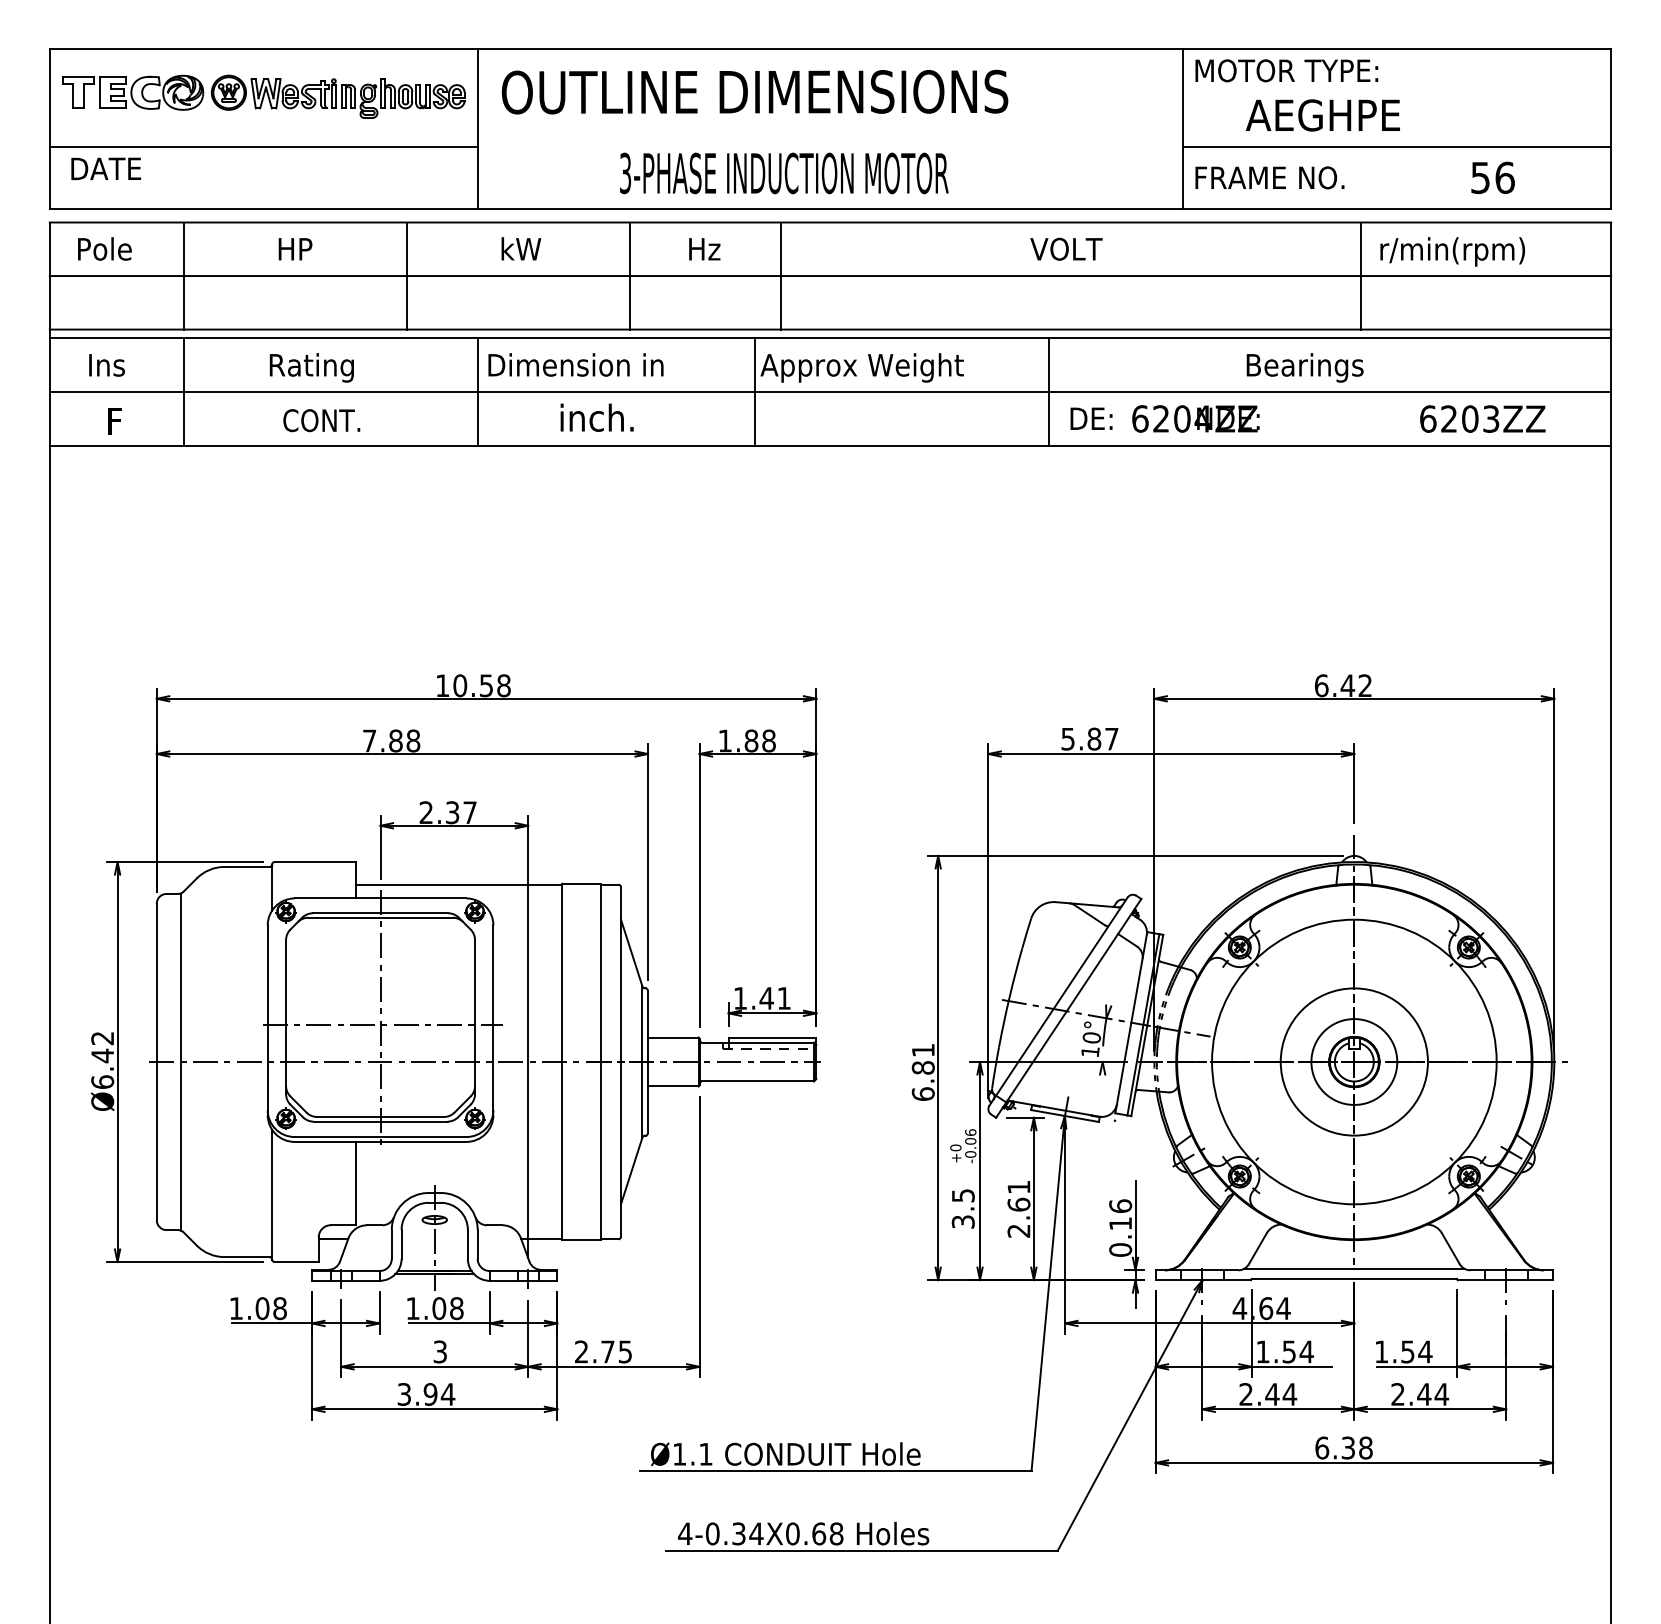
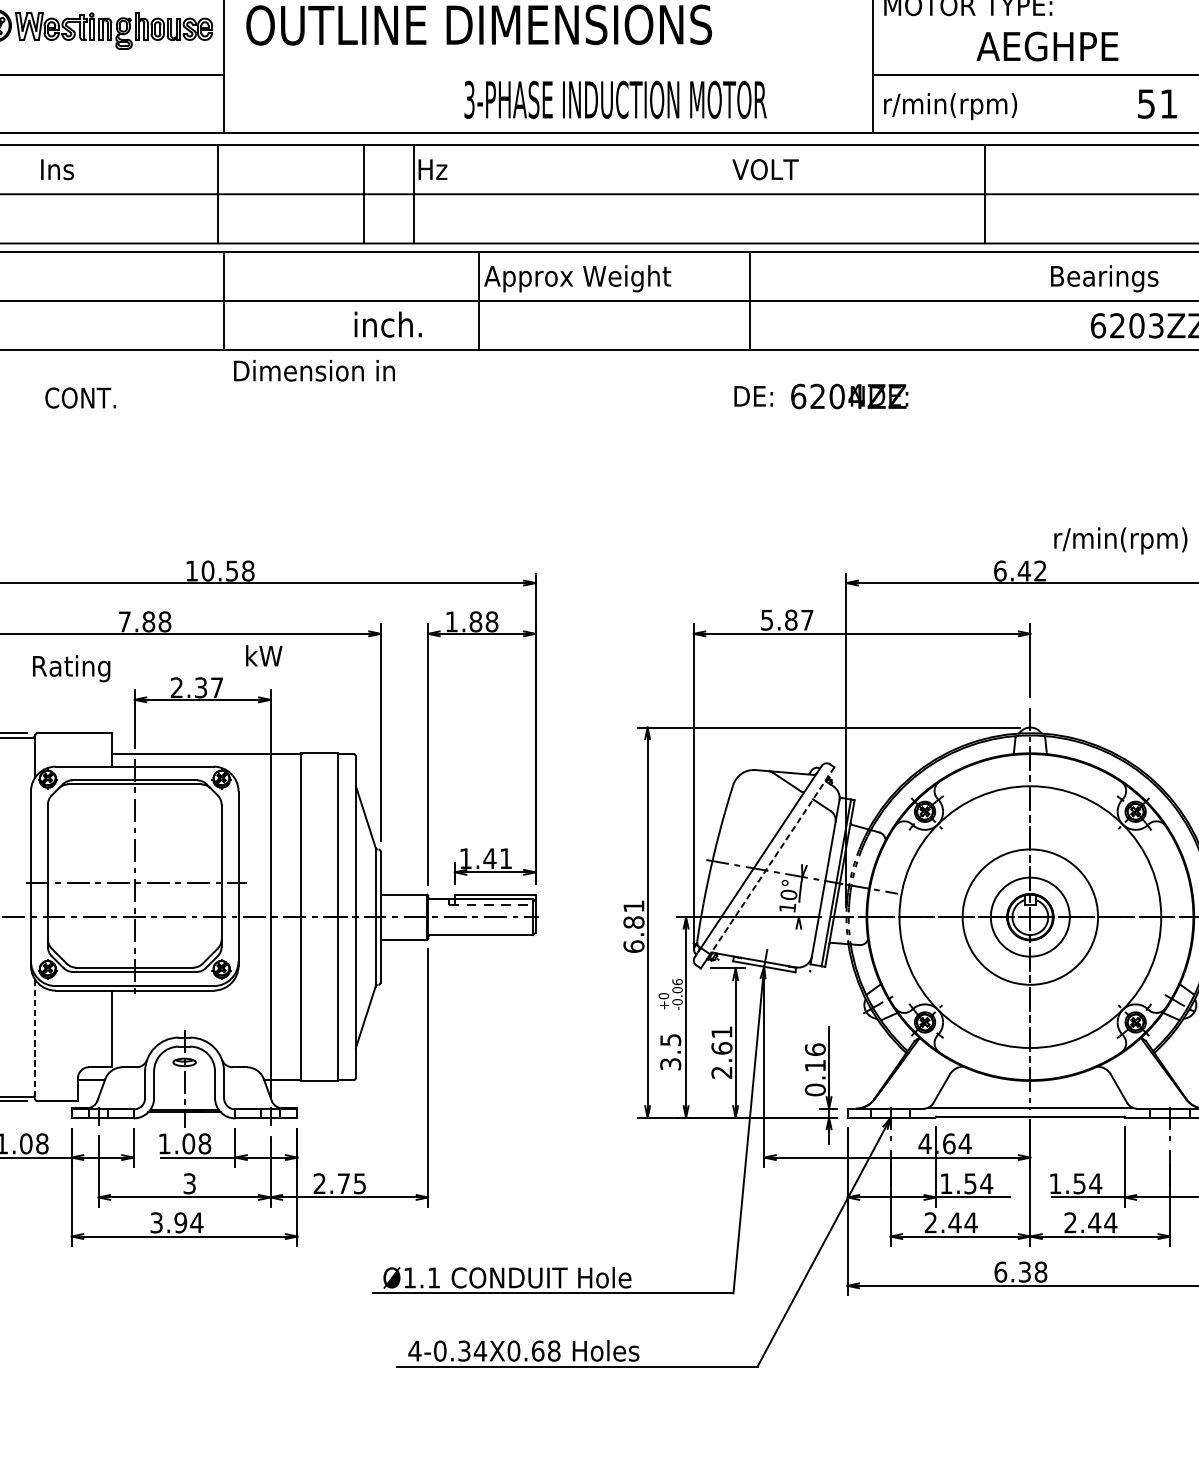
text: (1322, 115) -> (1047, 46), moved
text: (784, 173) -> (615, 99), moved
text: (1504, 177) -> (1168, 103), 56 -> 51
text: (1269, 180) -> (952, 106), FRAME NO. -> r/min(rpm)
text: (521, 248) -> (264, 655), moved
text: (297, 249) -> (58, 169), HP -> Ins
text: (1452, 251) -> (1120, 540), moved
line: (406, 275) -> (217, 193), moved
line: (781, 275) -> (414, 193), moved
line: (1361, 275) -> (985, 193), moved
text: (575, 364) -> (314, 370), moved
text: (311, 367) -> (71, 668), moved
text: (1304, 367) -> (1104, 278), moved
text: (596, 417) -> (387, 324), moved
text: (1164, 418) -> (820, 396), moved
text: (321, 420) -> (80, 397), moved
line: (1071, 1003) -> (770, 863), solid -> dashed
line: (272, 1194) -> (35, 1038), solid -> dashed

